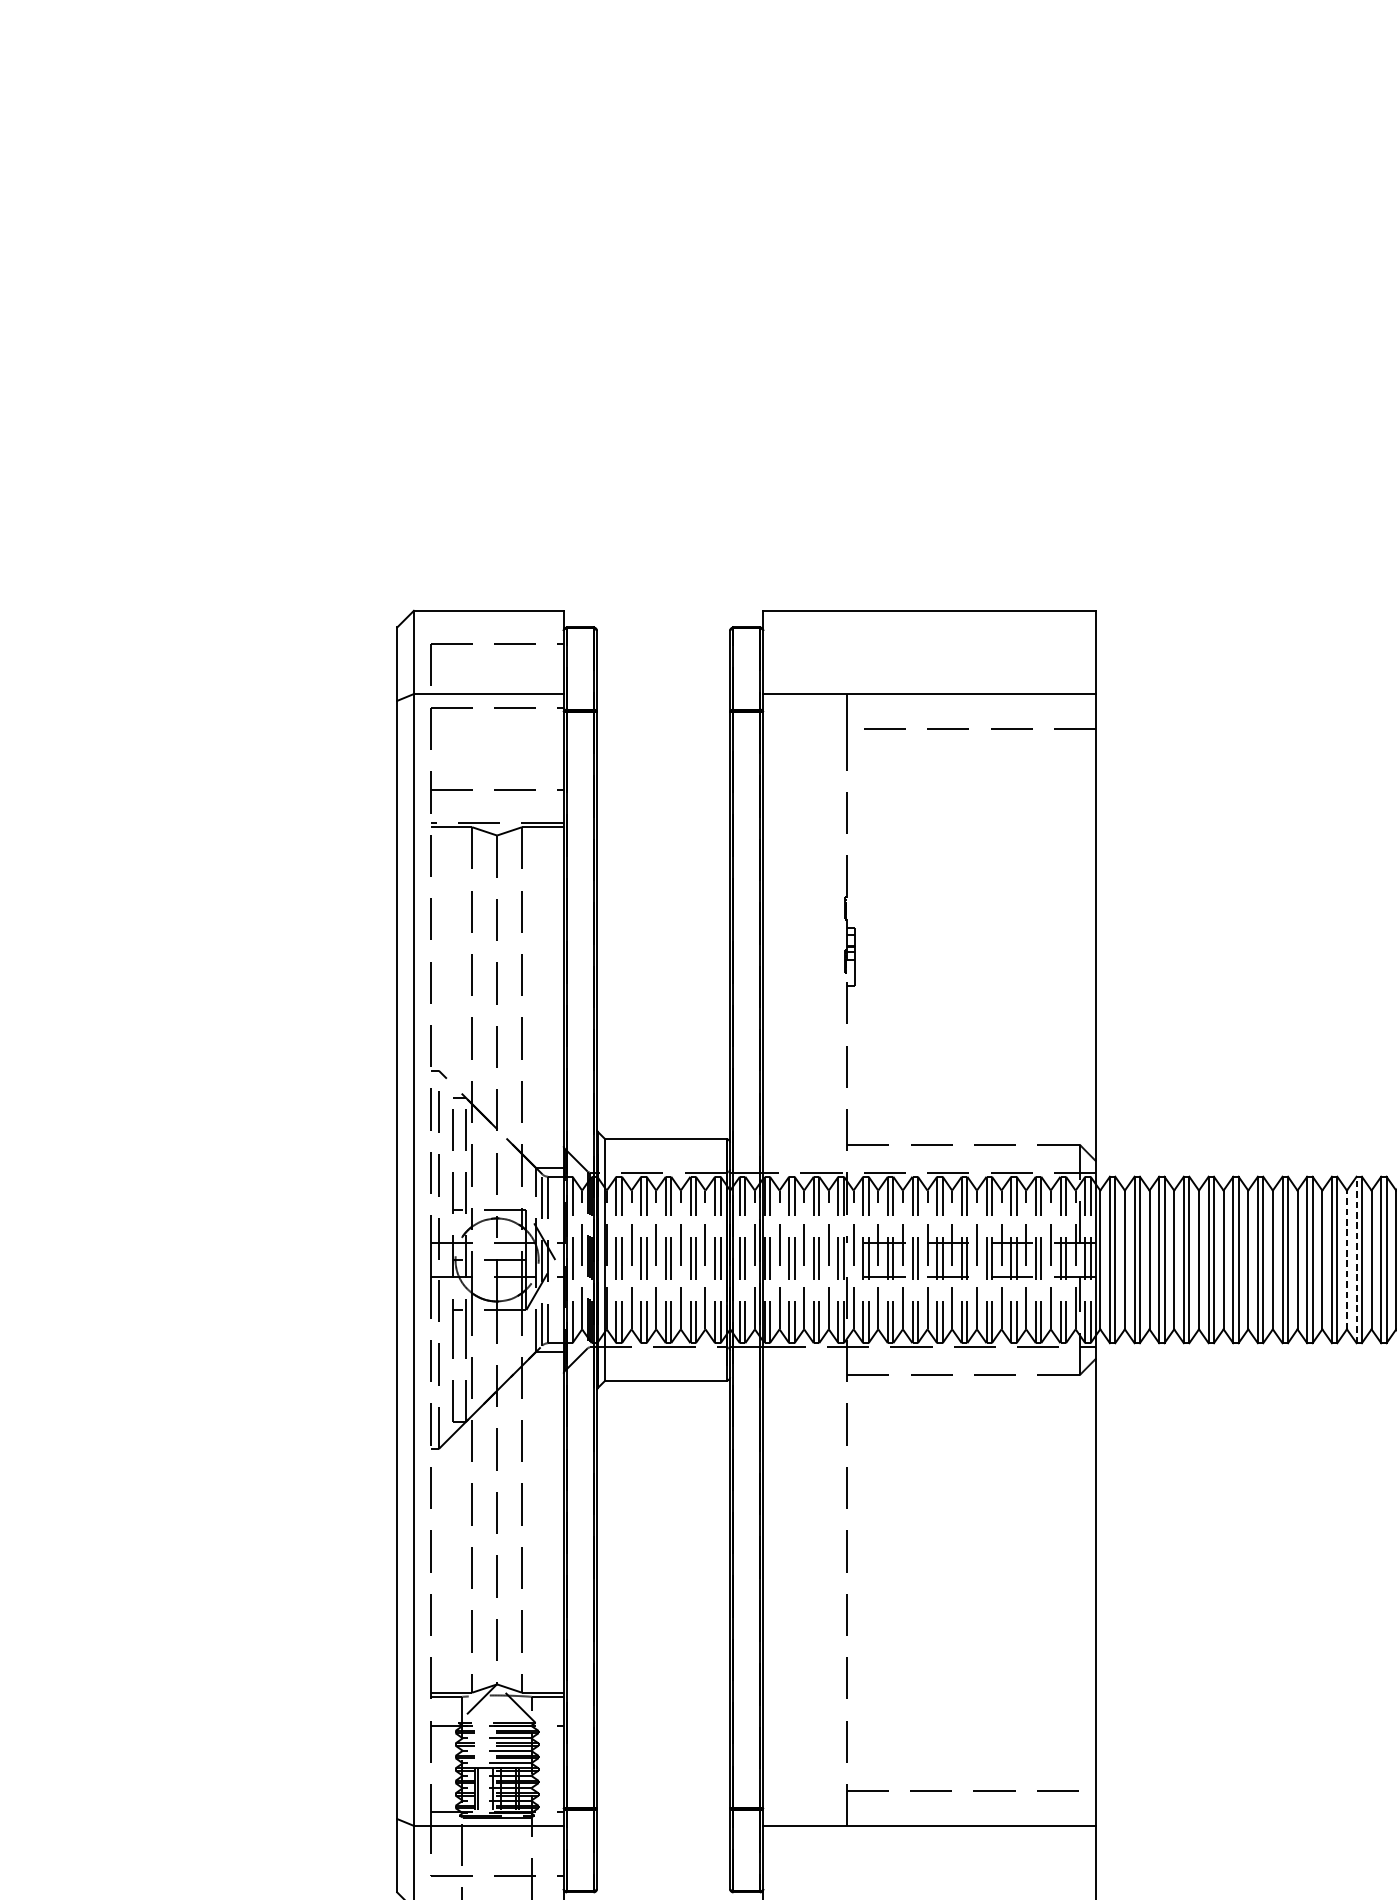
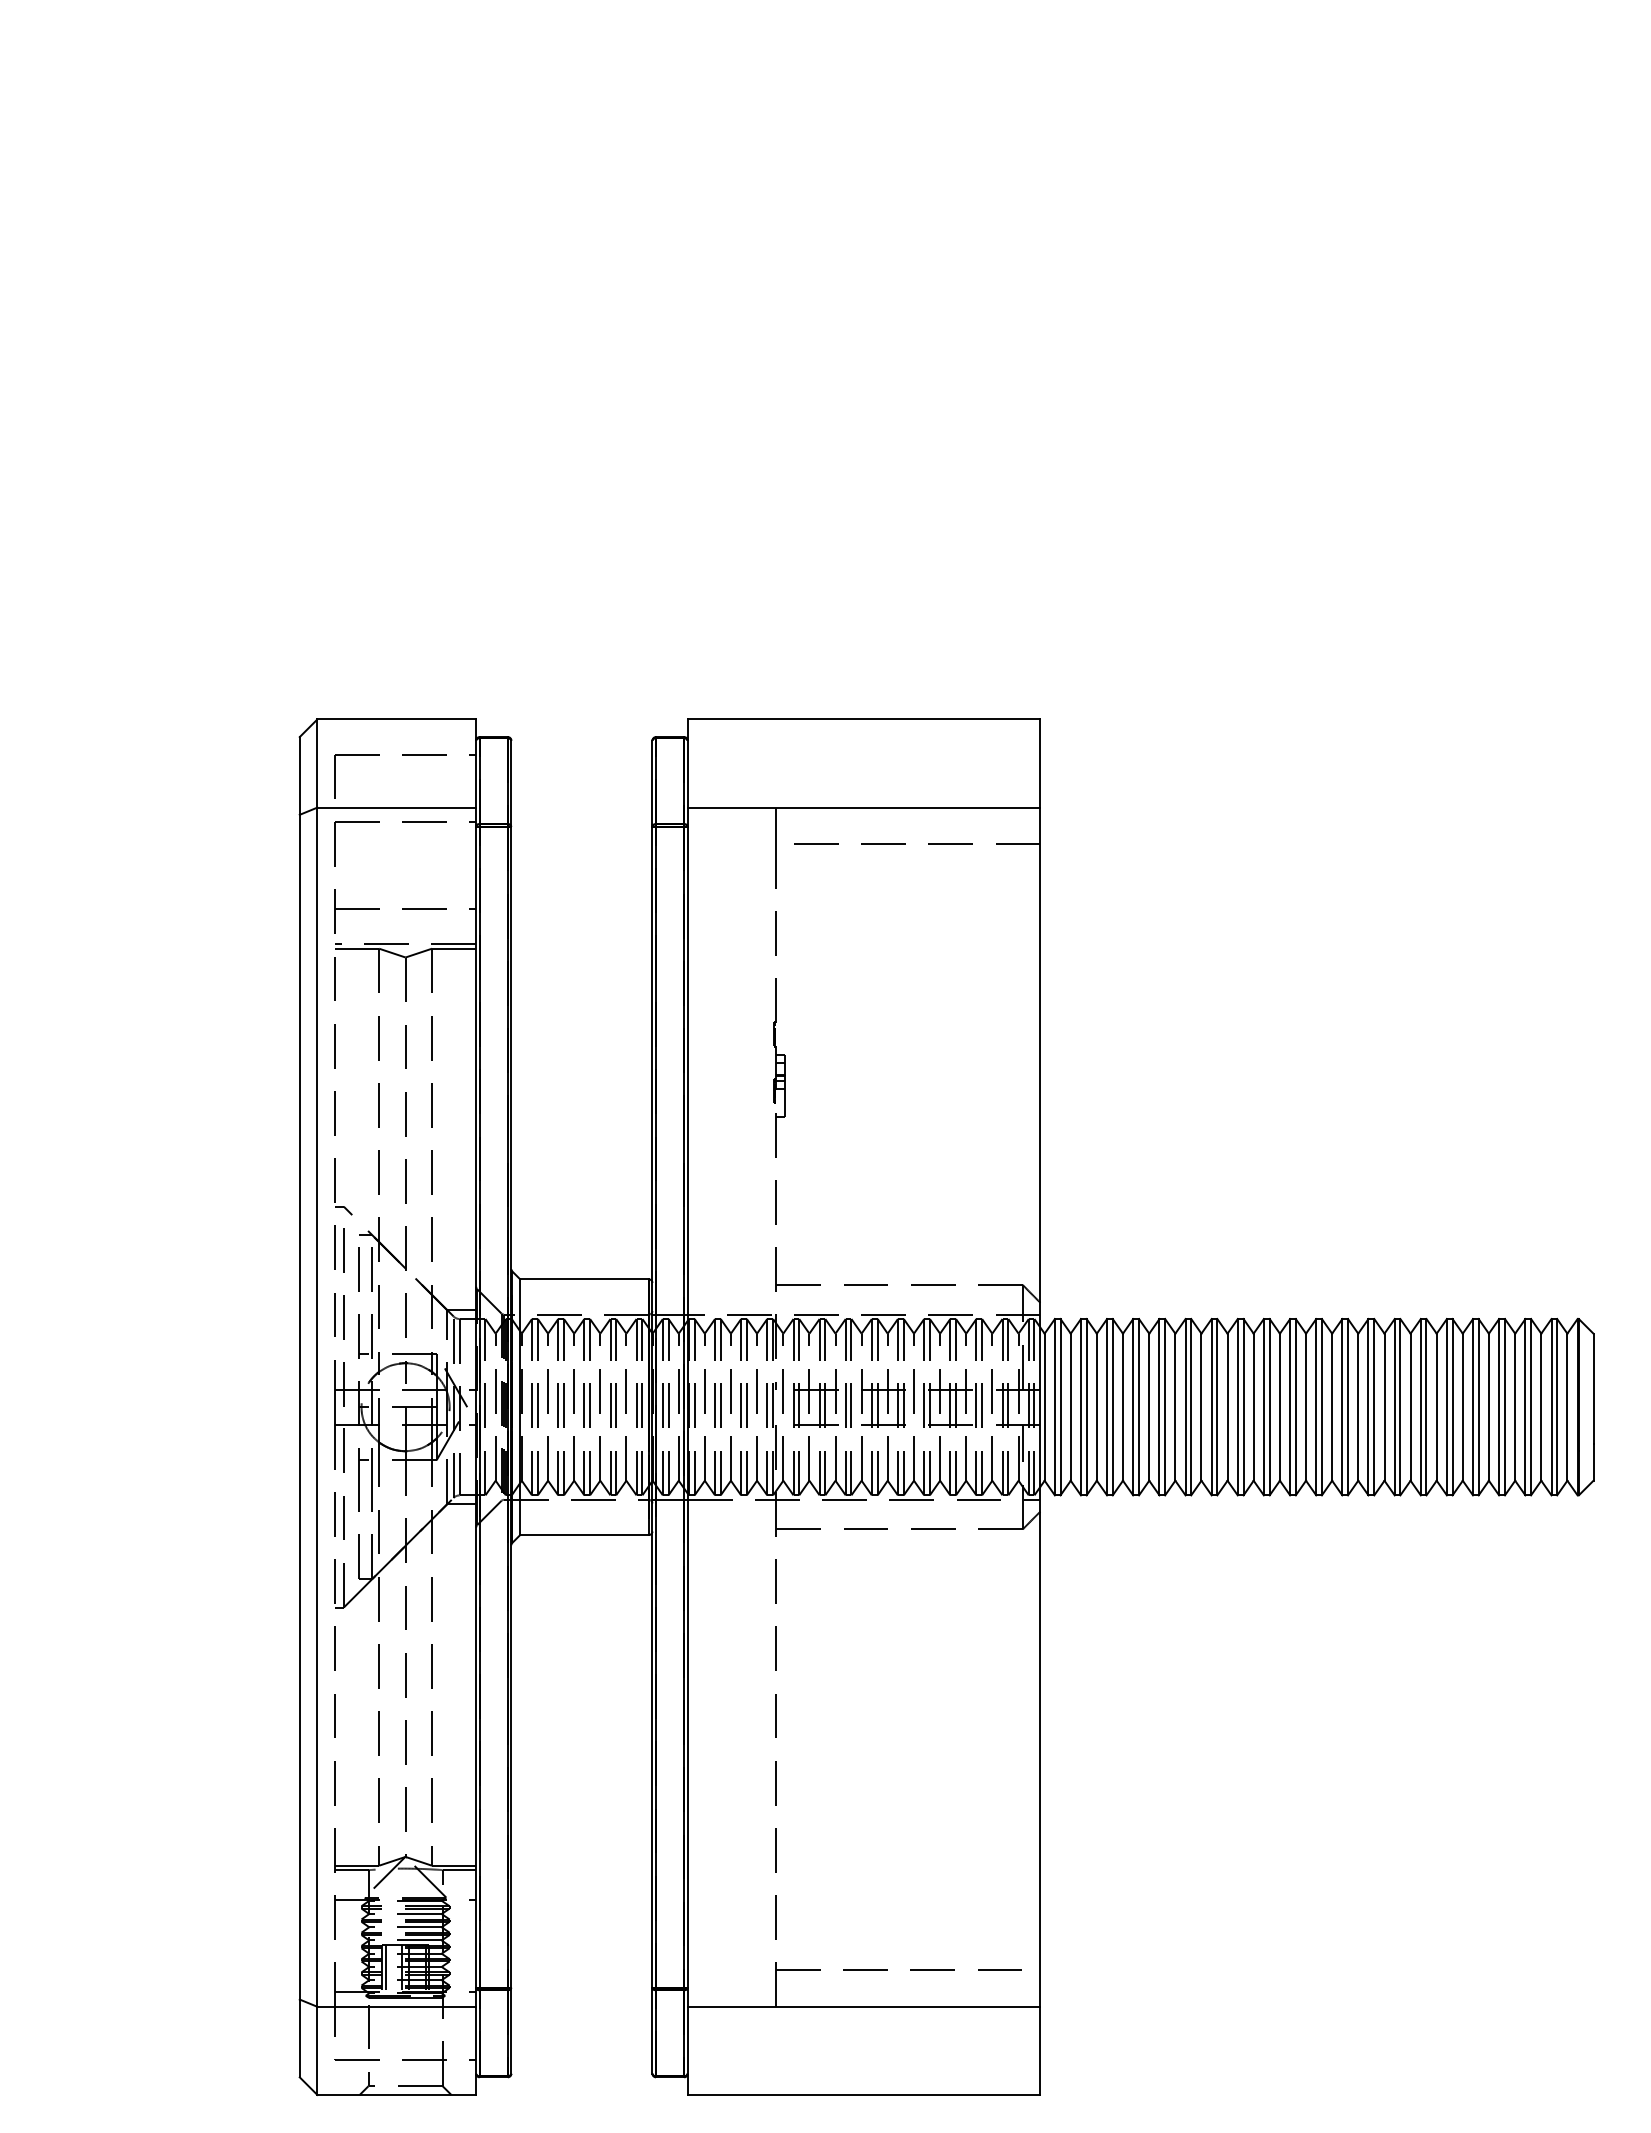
line: (1356, 1259) -> (1316, 1406), dashed -> solid
line: (1347, 1260) -> (1306, 1407), dashed -> solid

